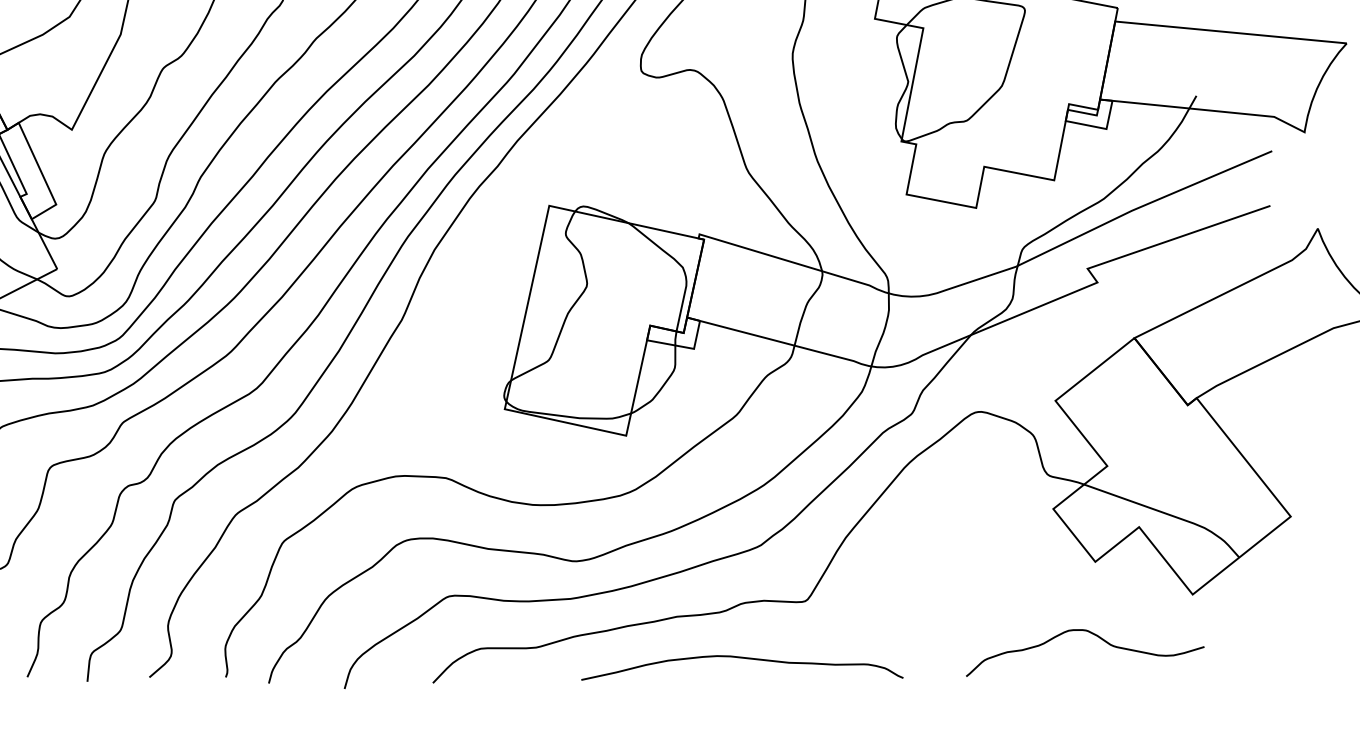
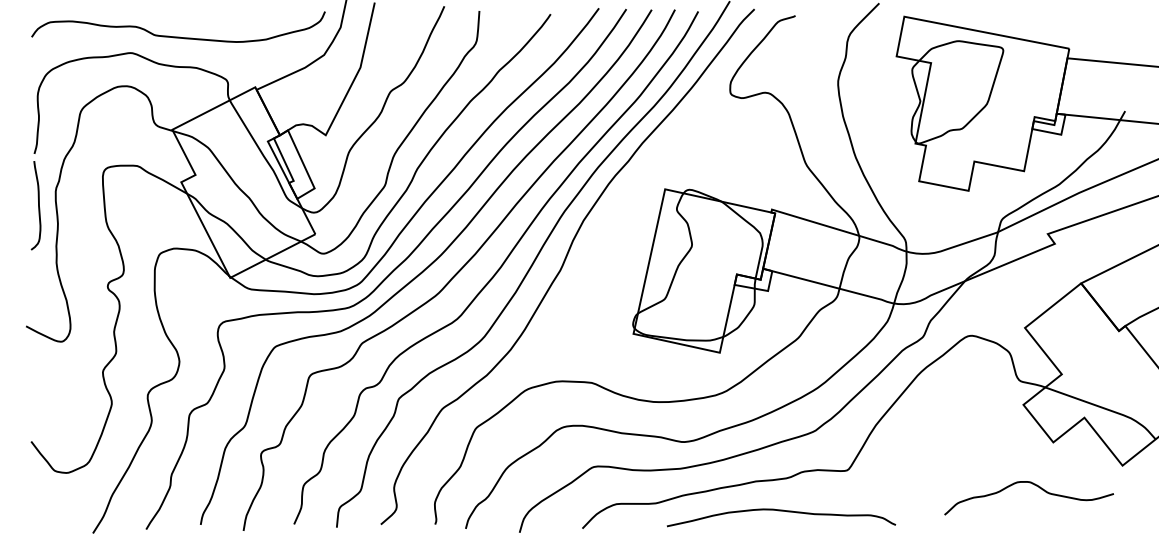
curve: (1092, 635) -> (1034, 485), moved
curve: (742, 659) -> (781, 511), moved

